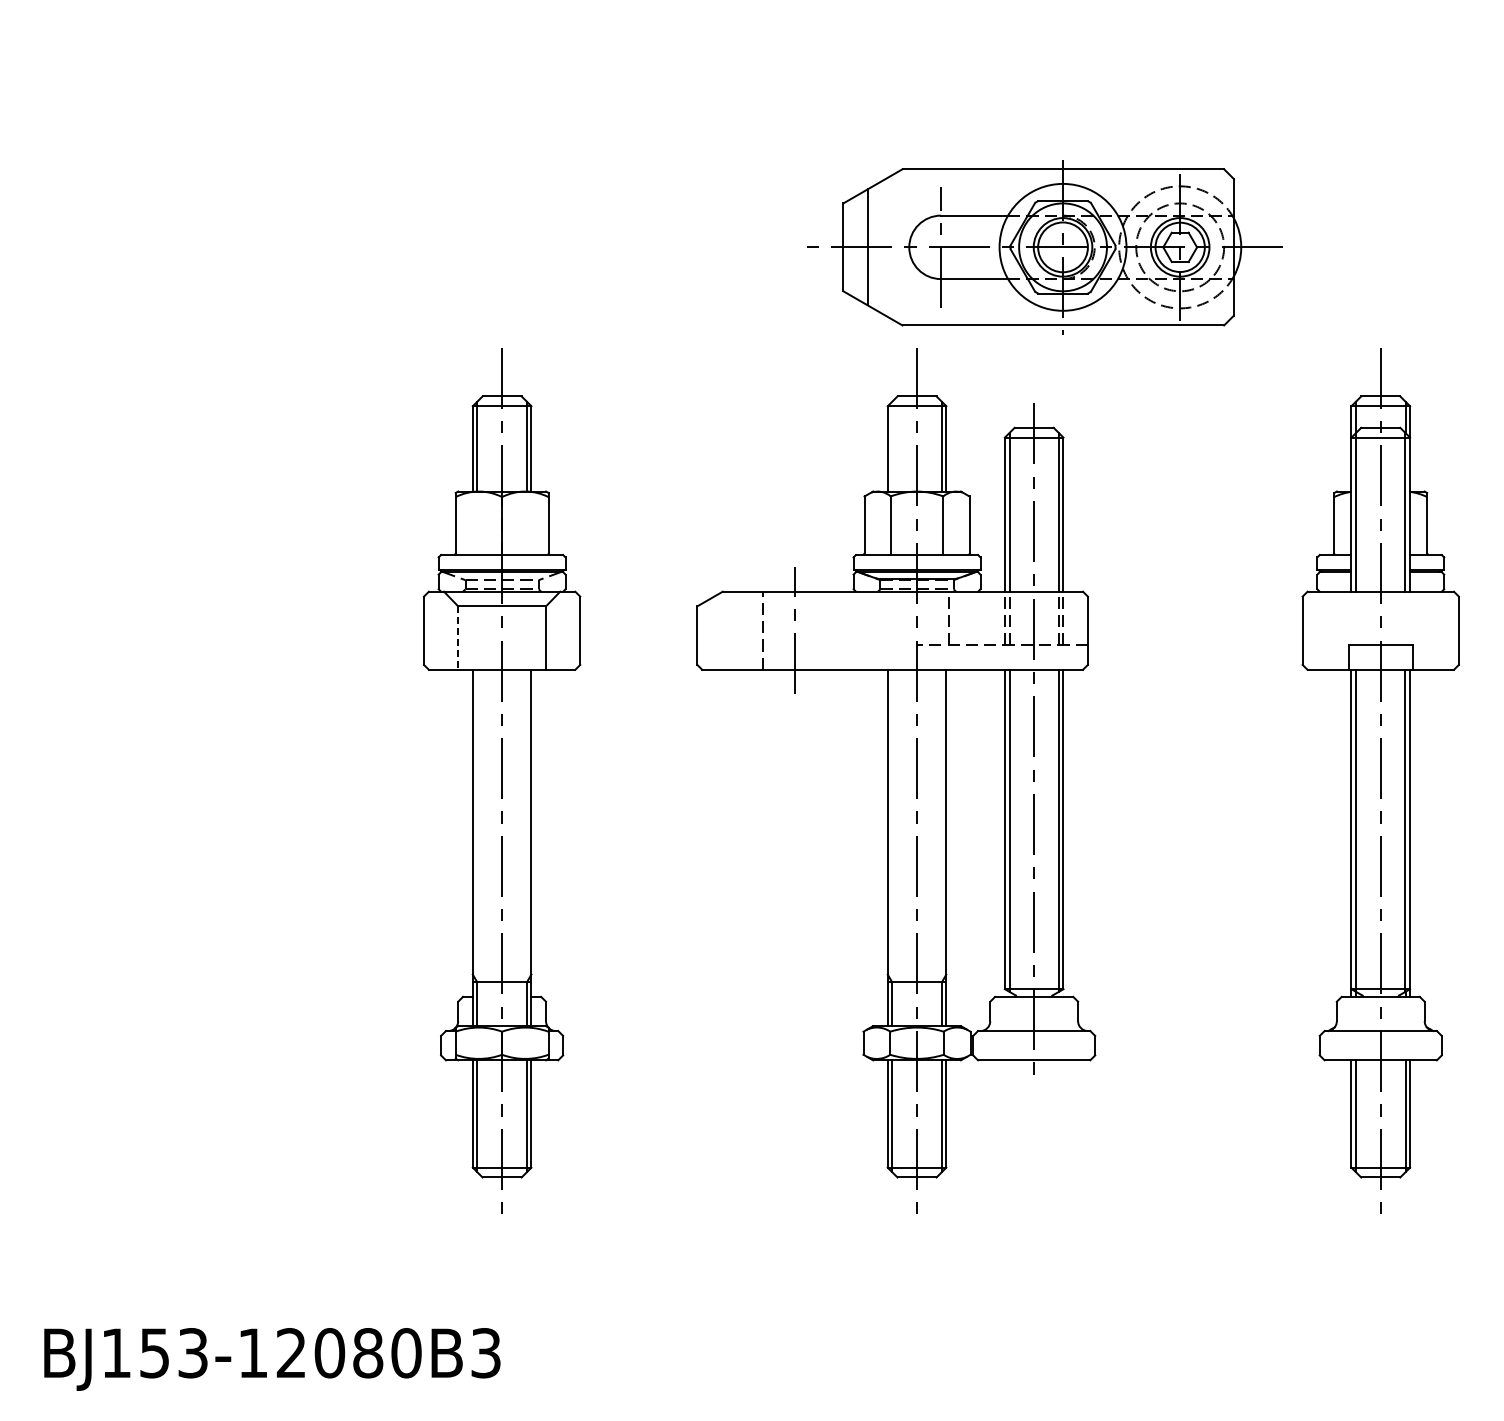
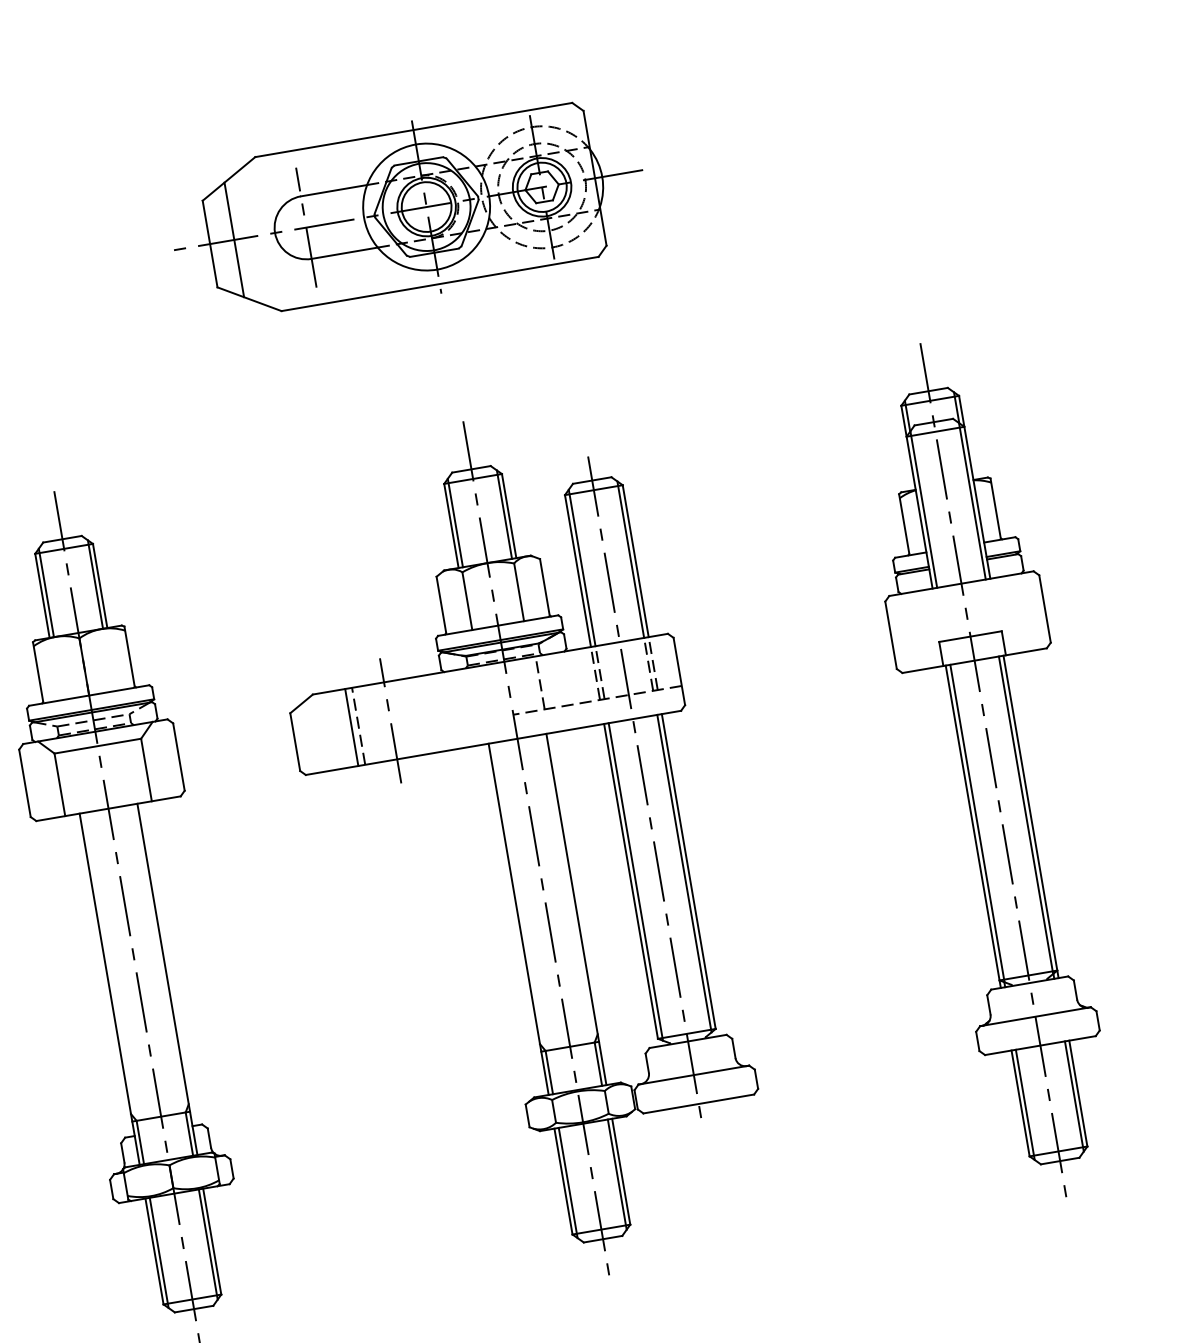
part: (1044, 247) -> (408, 210), moved
line: (892, 446) -> (455, 522), added
line: (755, 630) -> (351, 727), added
line: (458, 638) -> (60, 785), dashed -> solid

